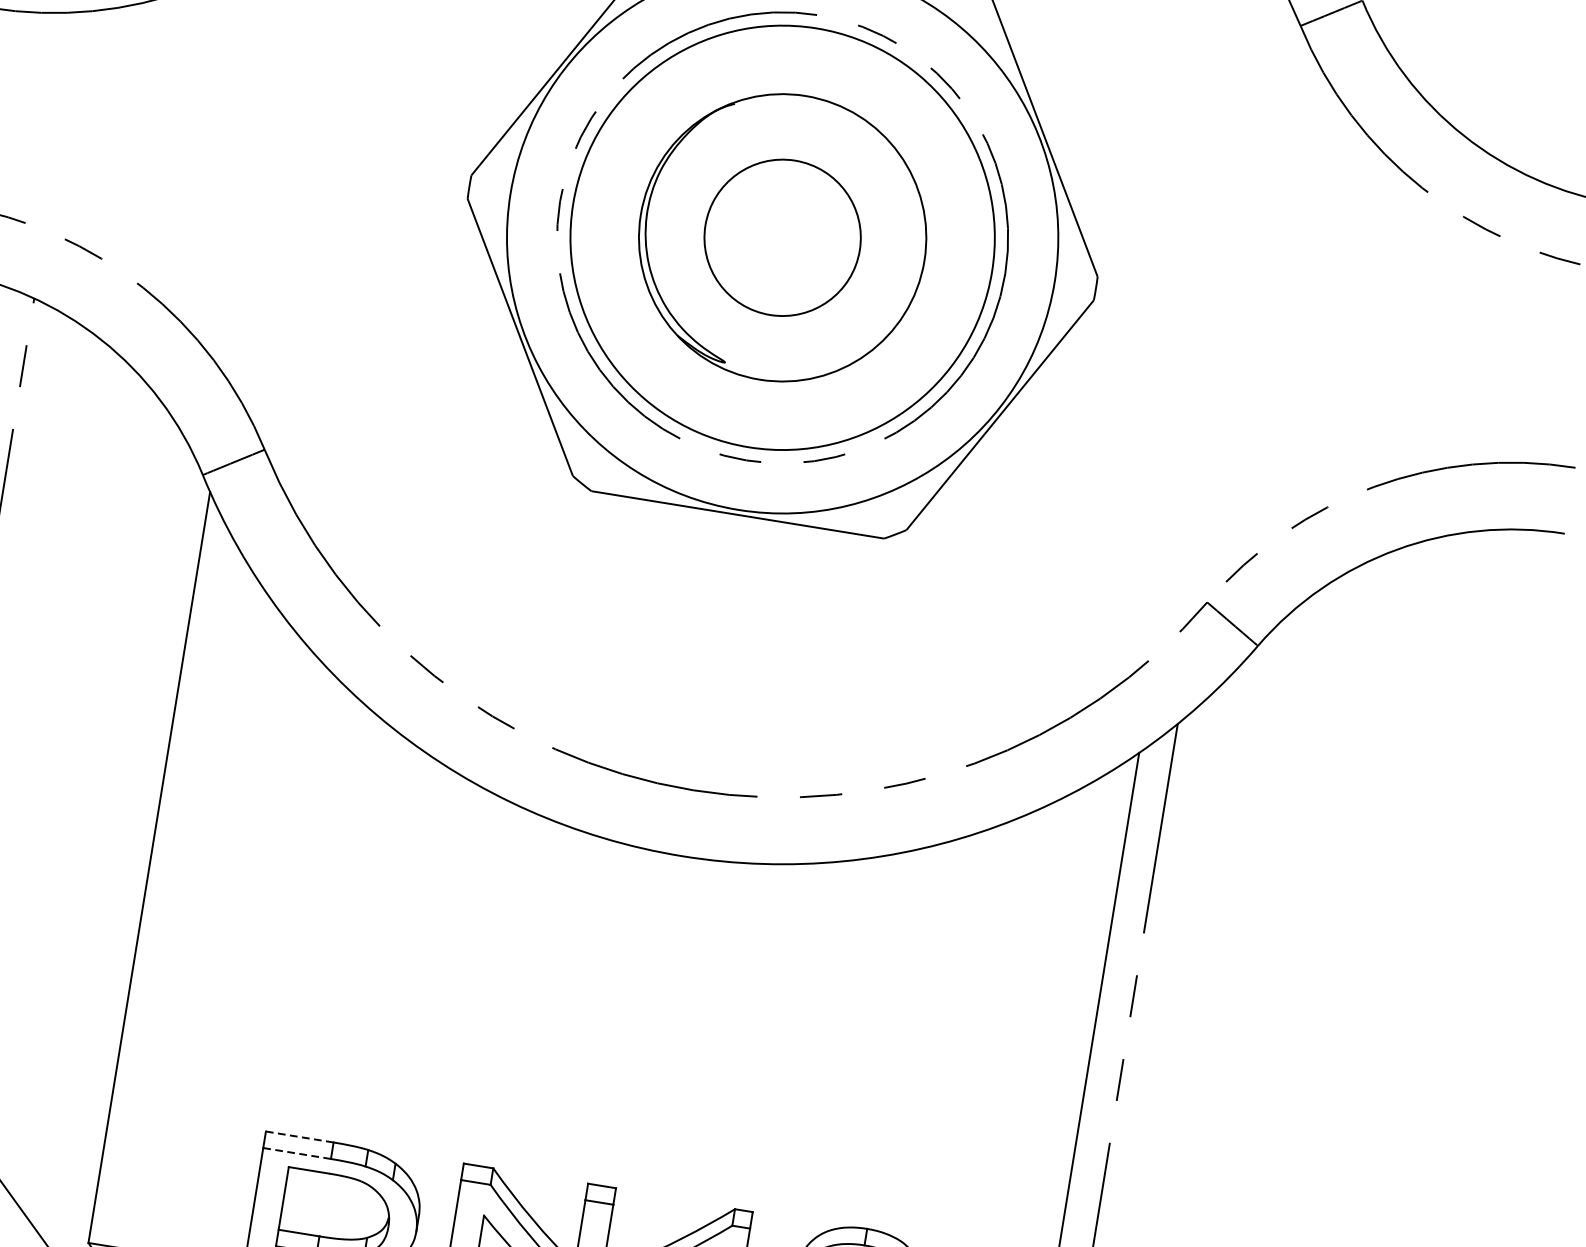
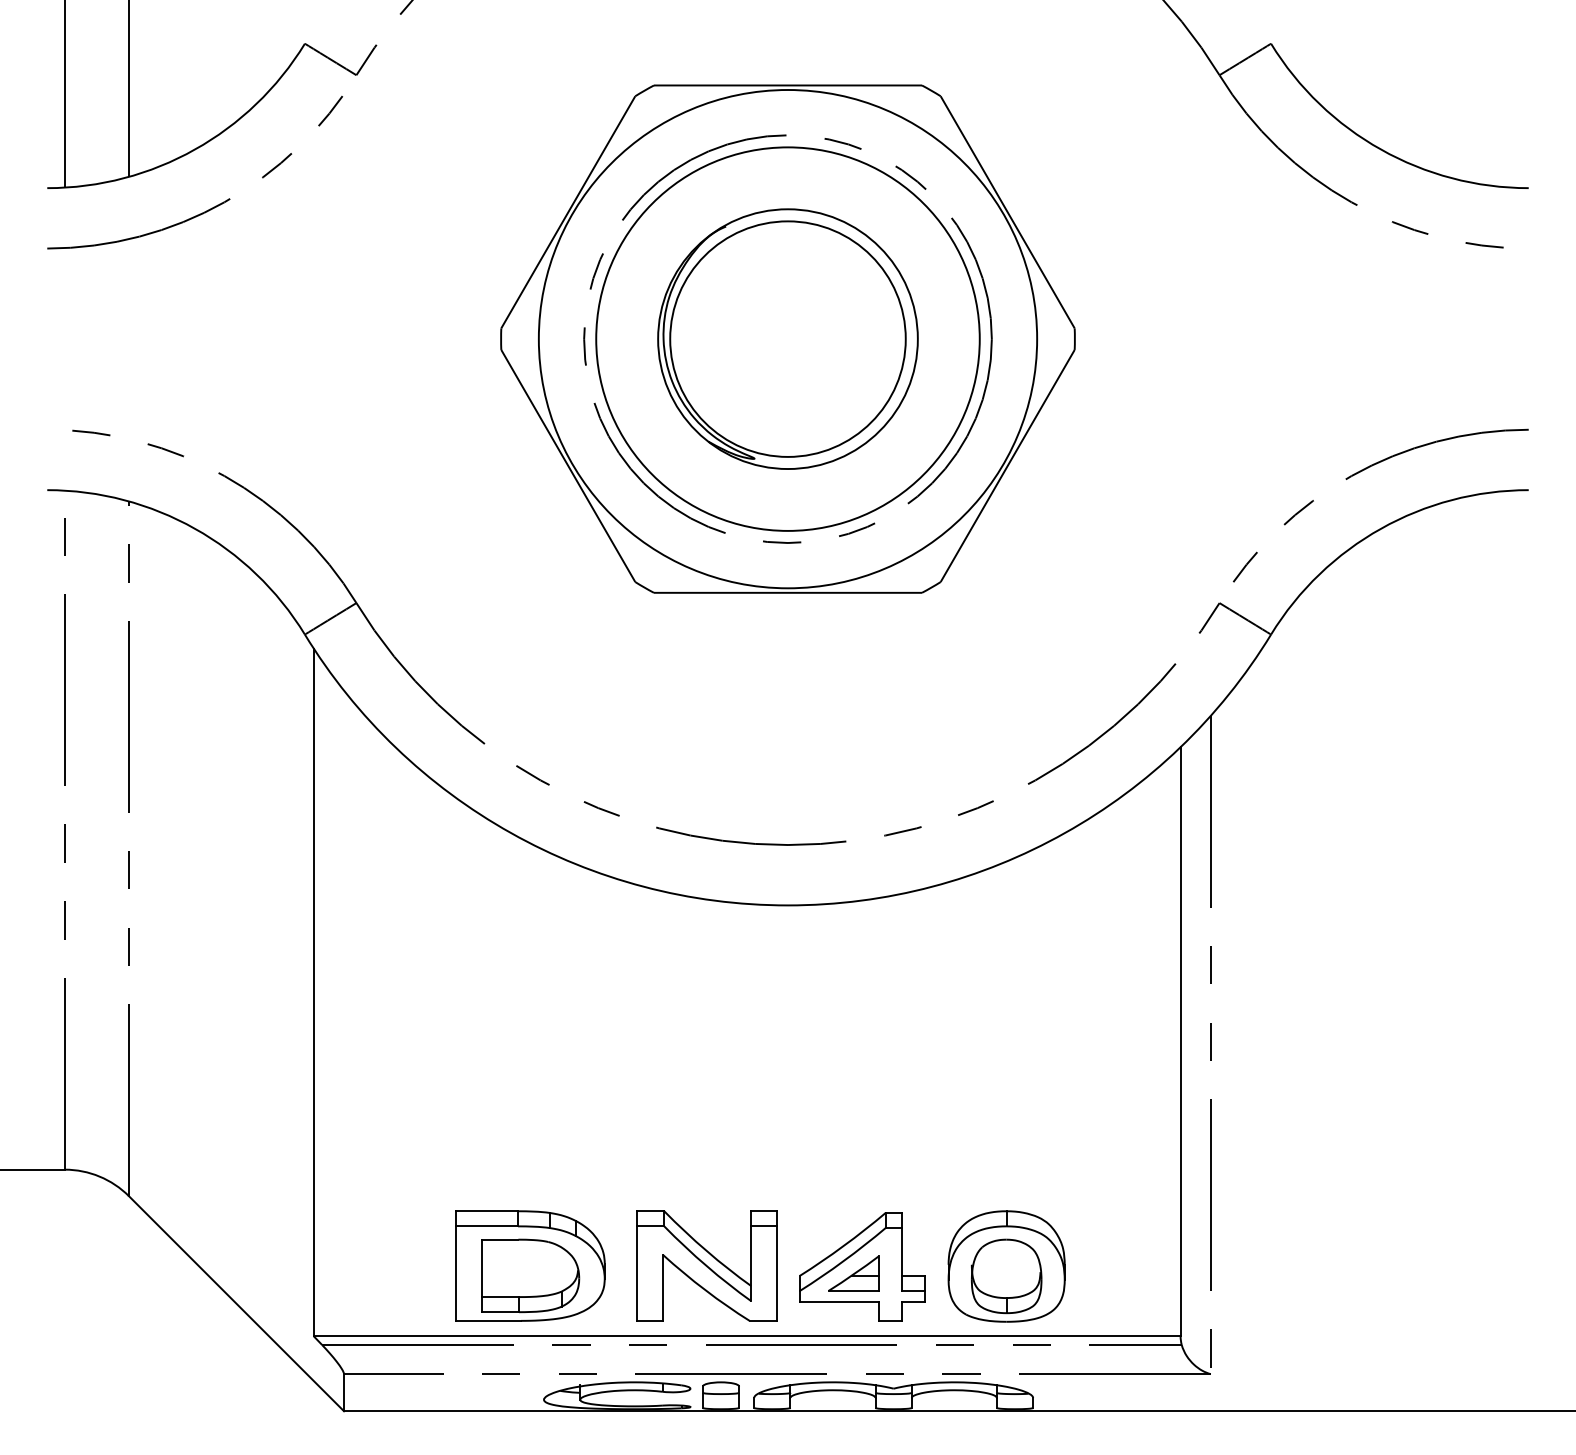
circle: (782, 237) -> (787, 338), size x1.67
line: (300, 1137) -> (487, 1211), dashed -> solid
line: (297, 1153) -> (487, 1226), dashed -> solid

